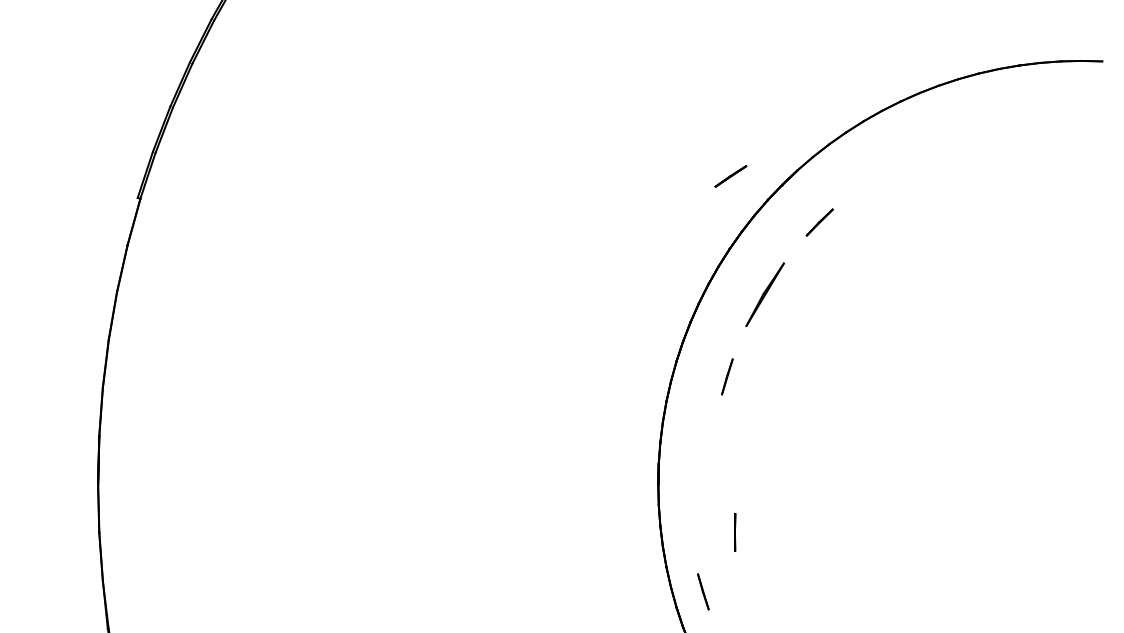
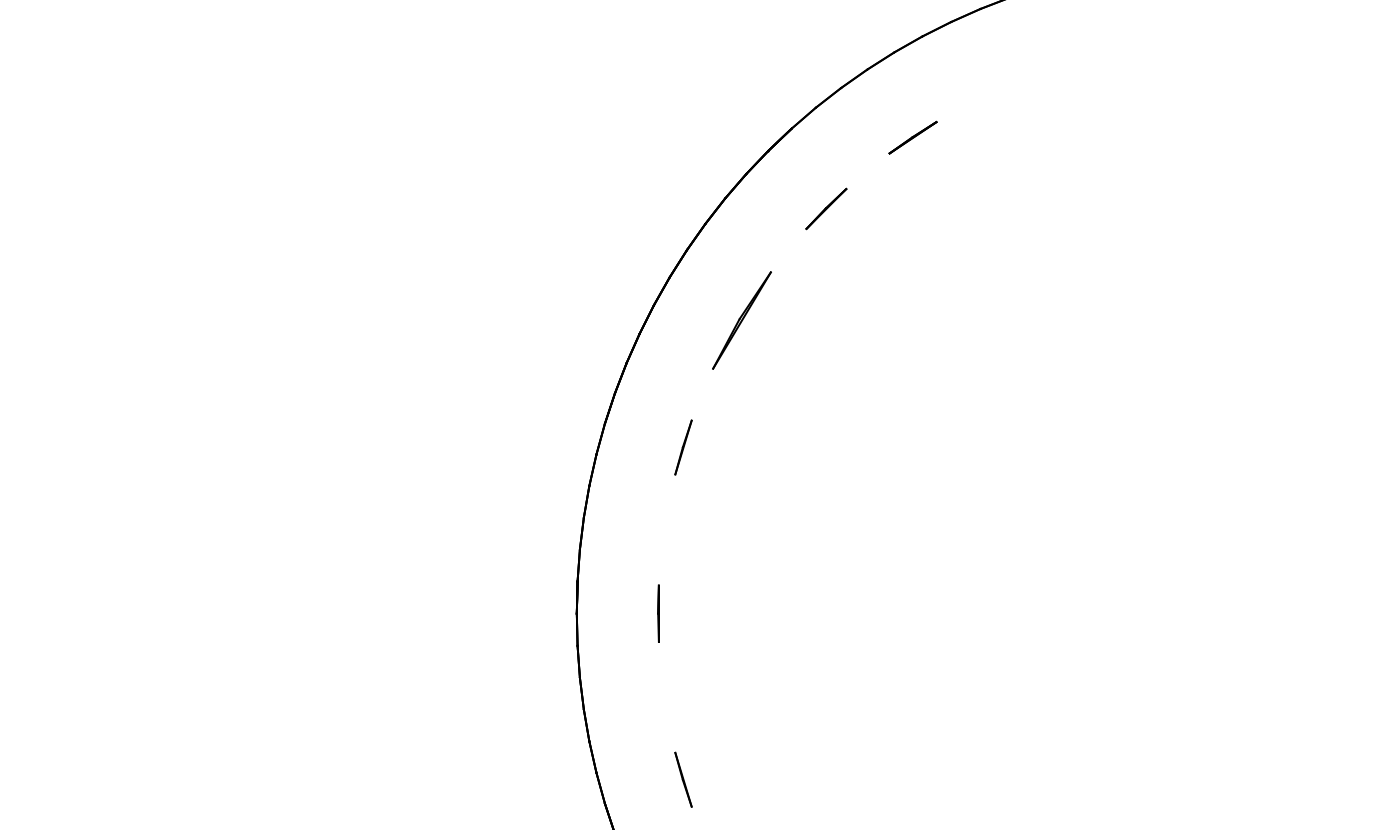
line: (730, 176) -> (912, 137), moved
line: (735, 532) -> (659, 613), moved
line: (703, 591) -> (683, 779), moved

